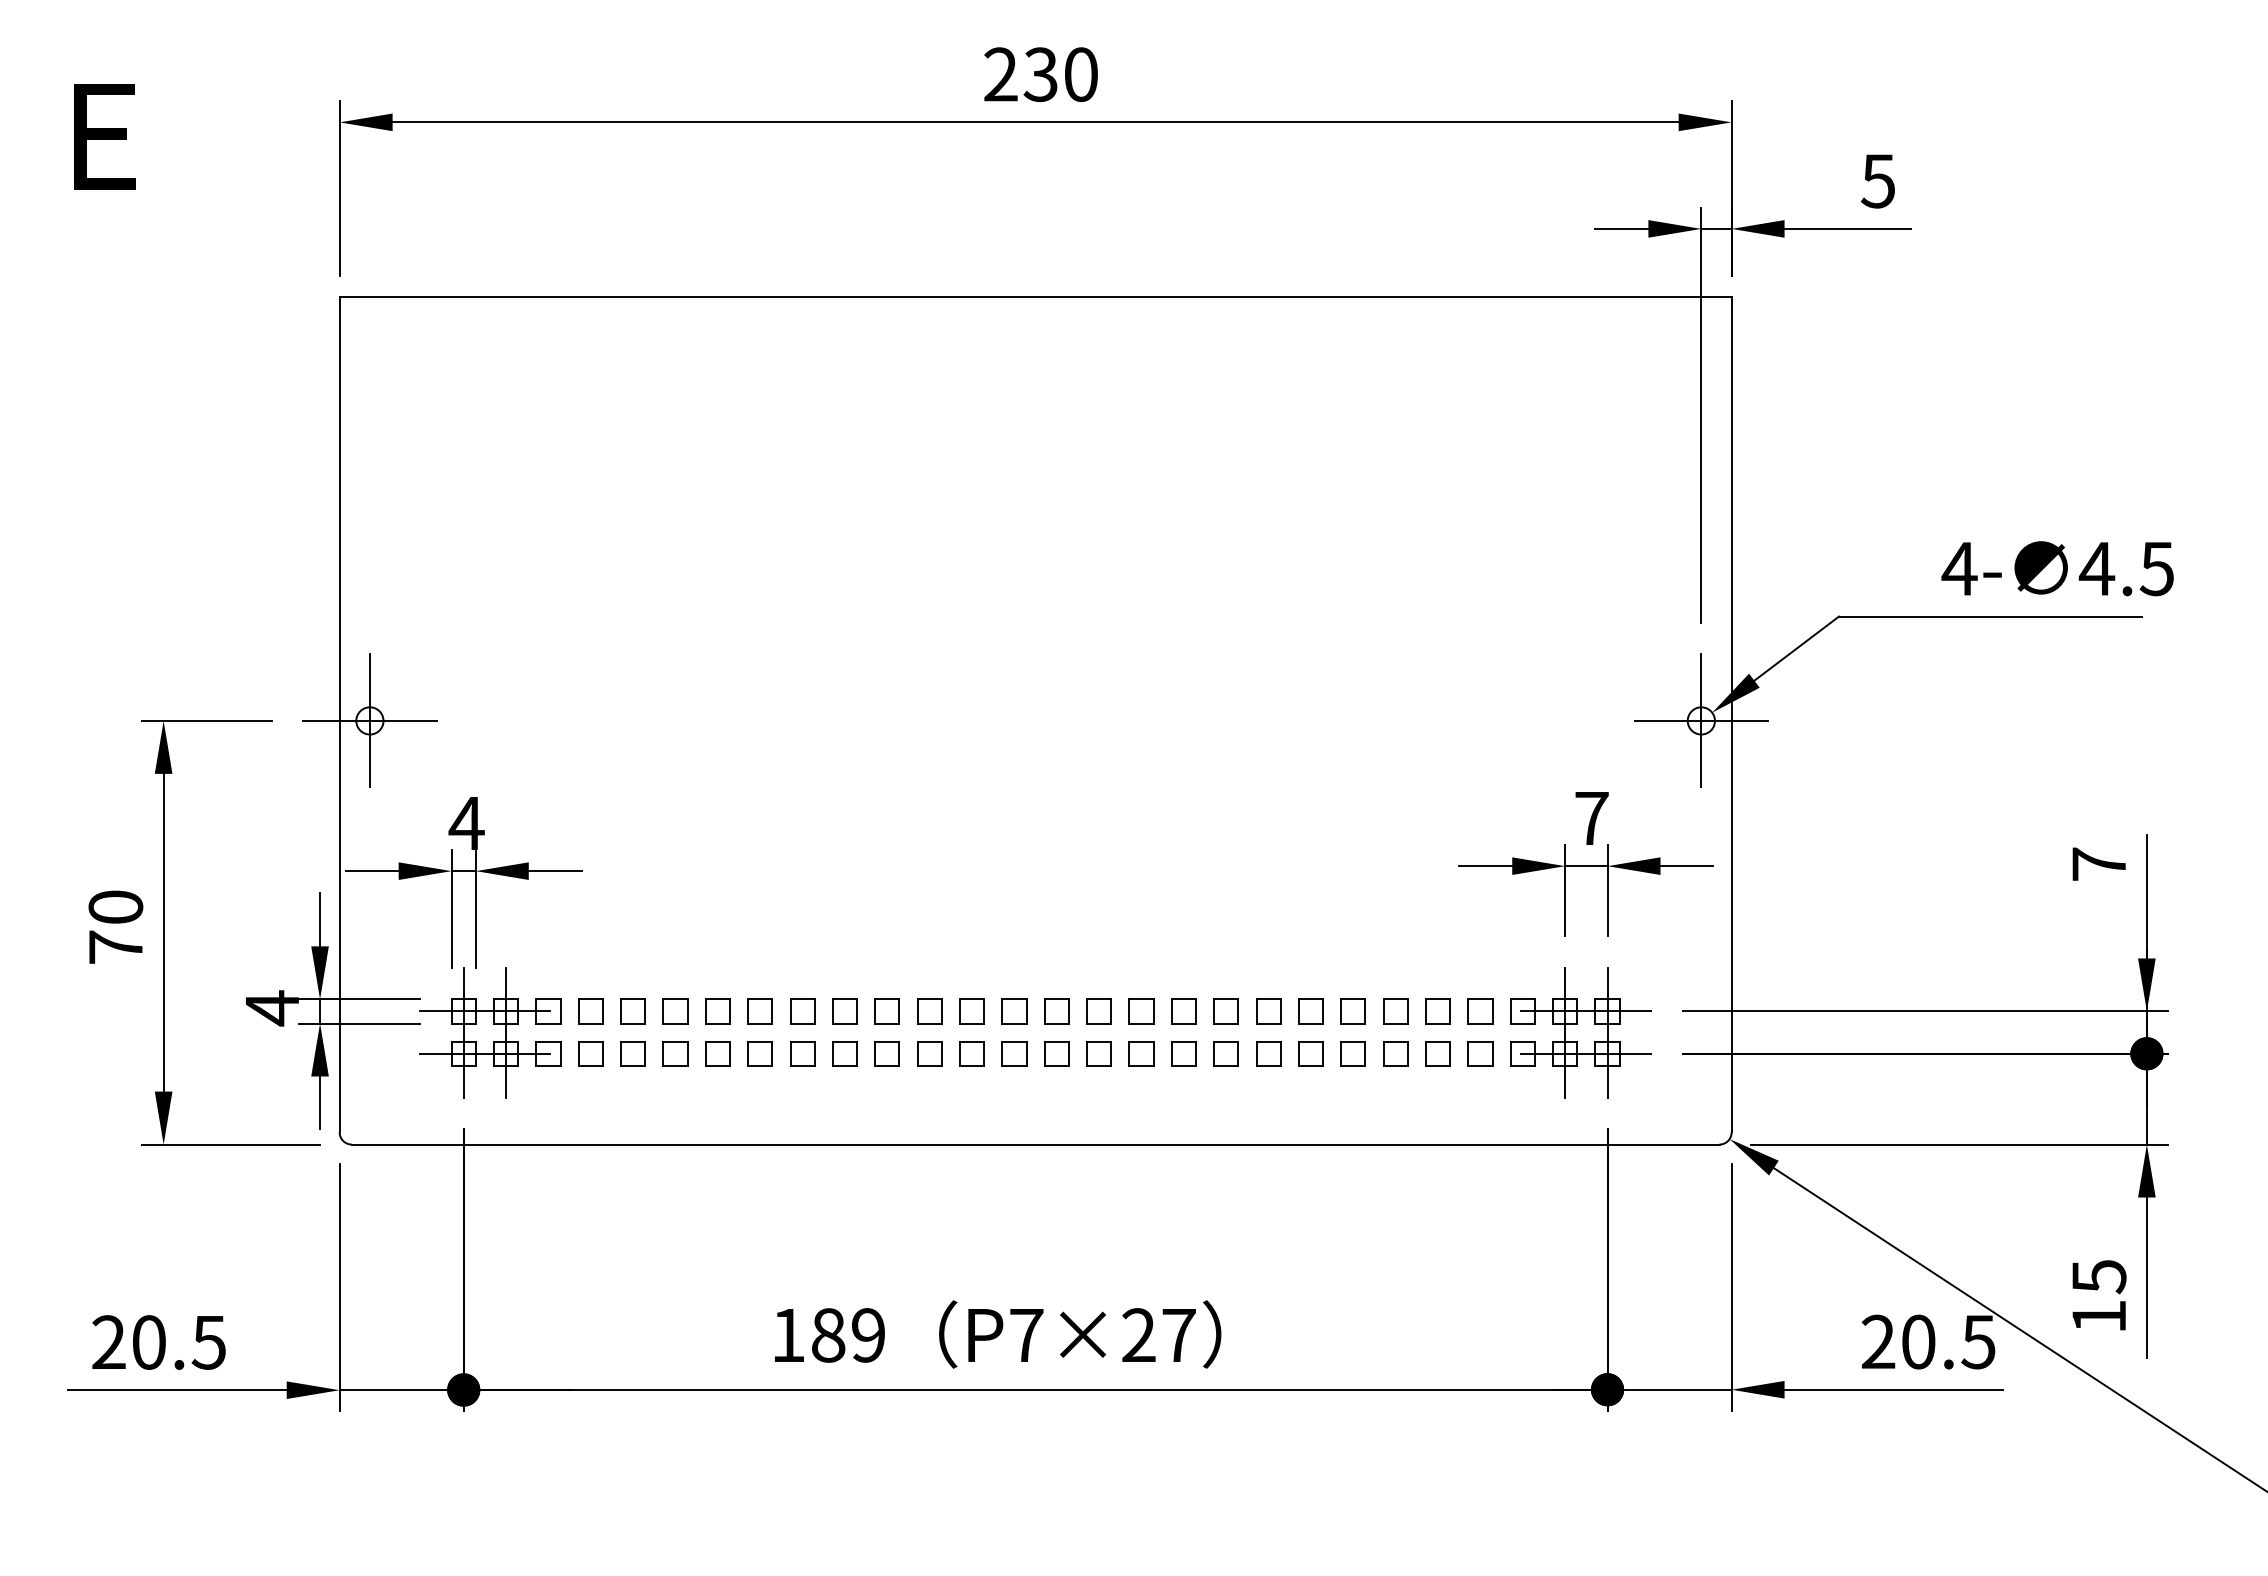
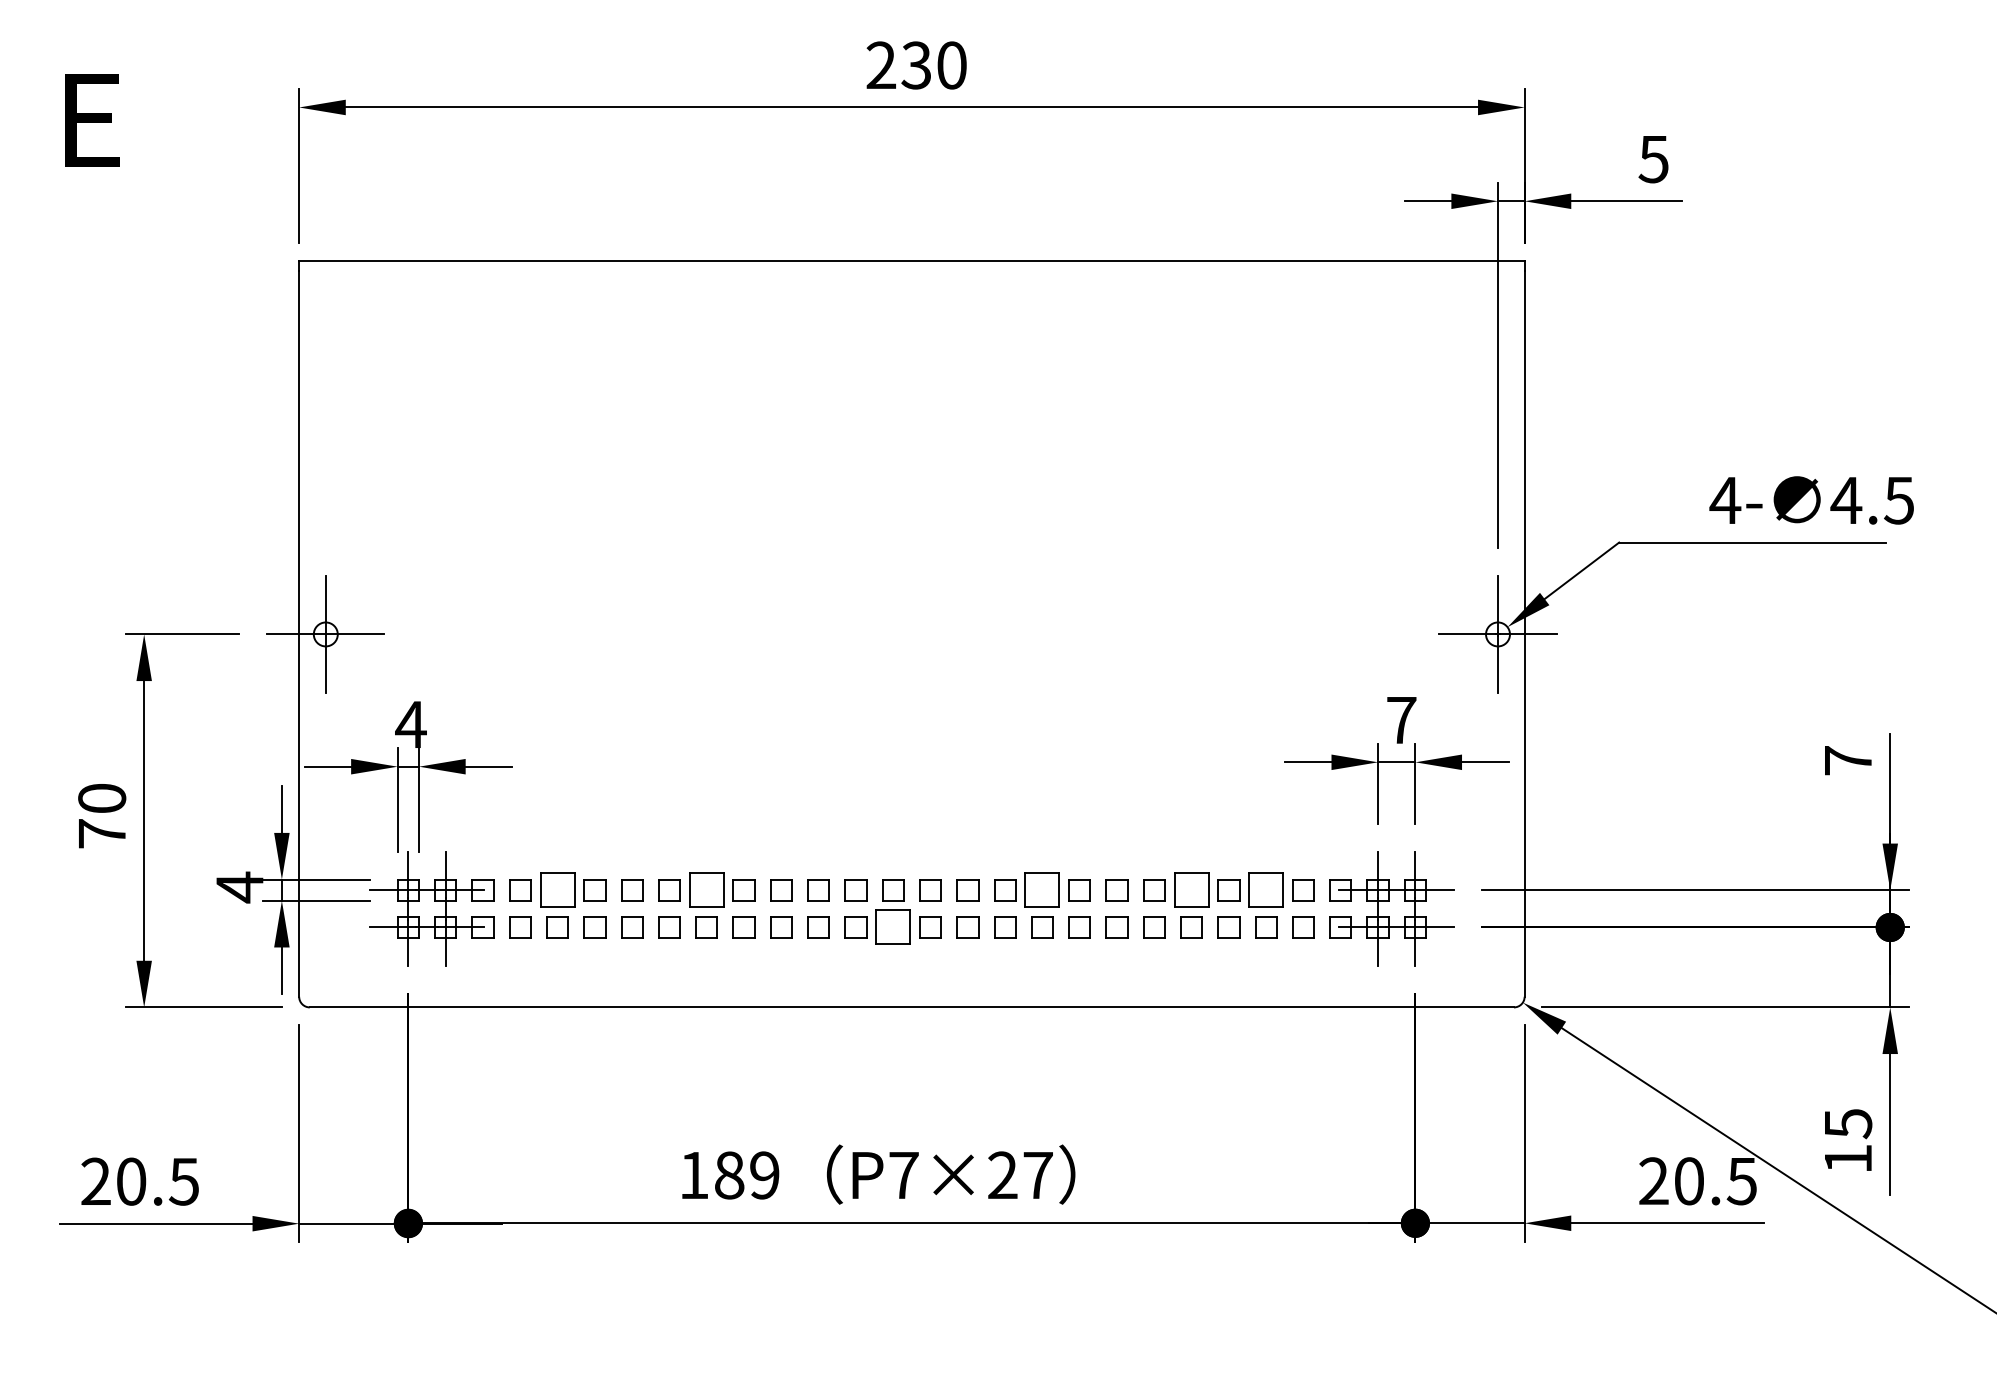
part: (632, 1011) -> (556, 890), size x1.6
part: (802, 1011) -> (706, 890), size x1.6
part: (1183, 1011) -> (1042, 890), size x1.6
part: (1352, 1011) -> (1190, 890), size x1.6
part: (1437, 1011) -> (1265, 890), size x1.6
part: (1014, 1053) -> (893, 927), size x1.6

